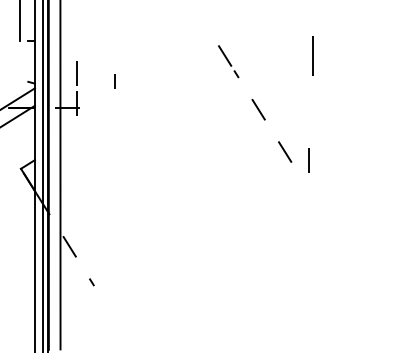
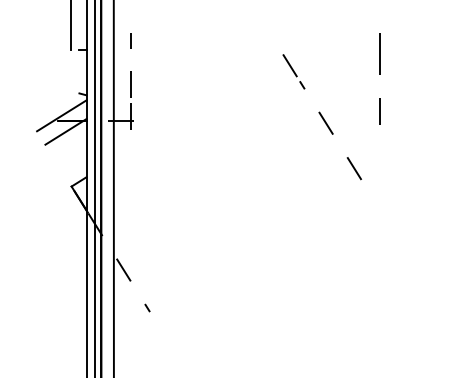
line: (312, 55) -> (379, 53), moved
line: (114, 80) -> (130, 40), moved
line: (308, 160) -> (379, 111), moved

